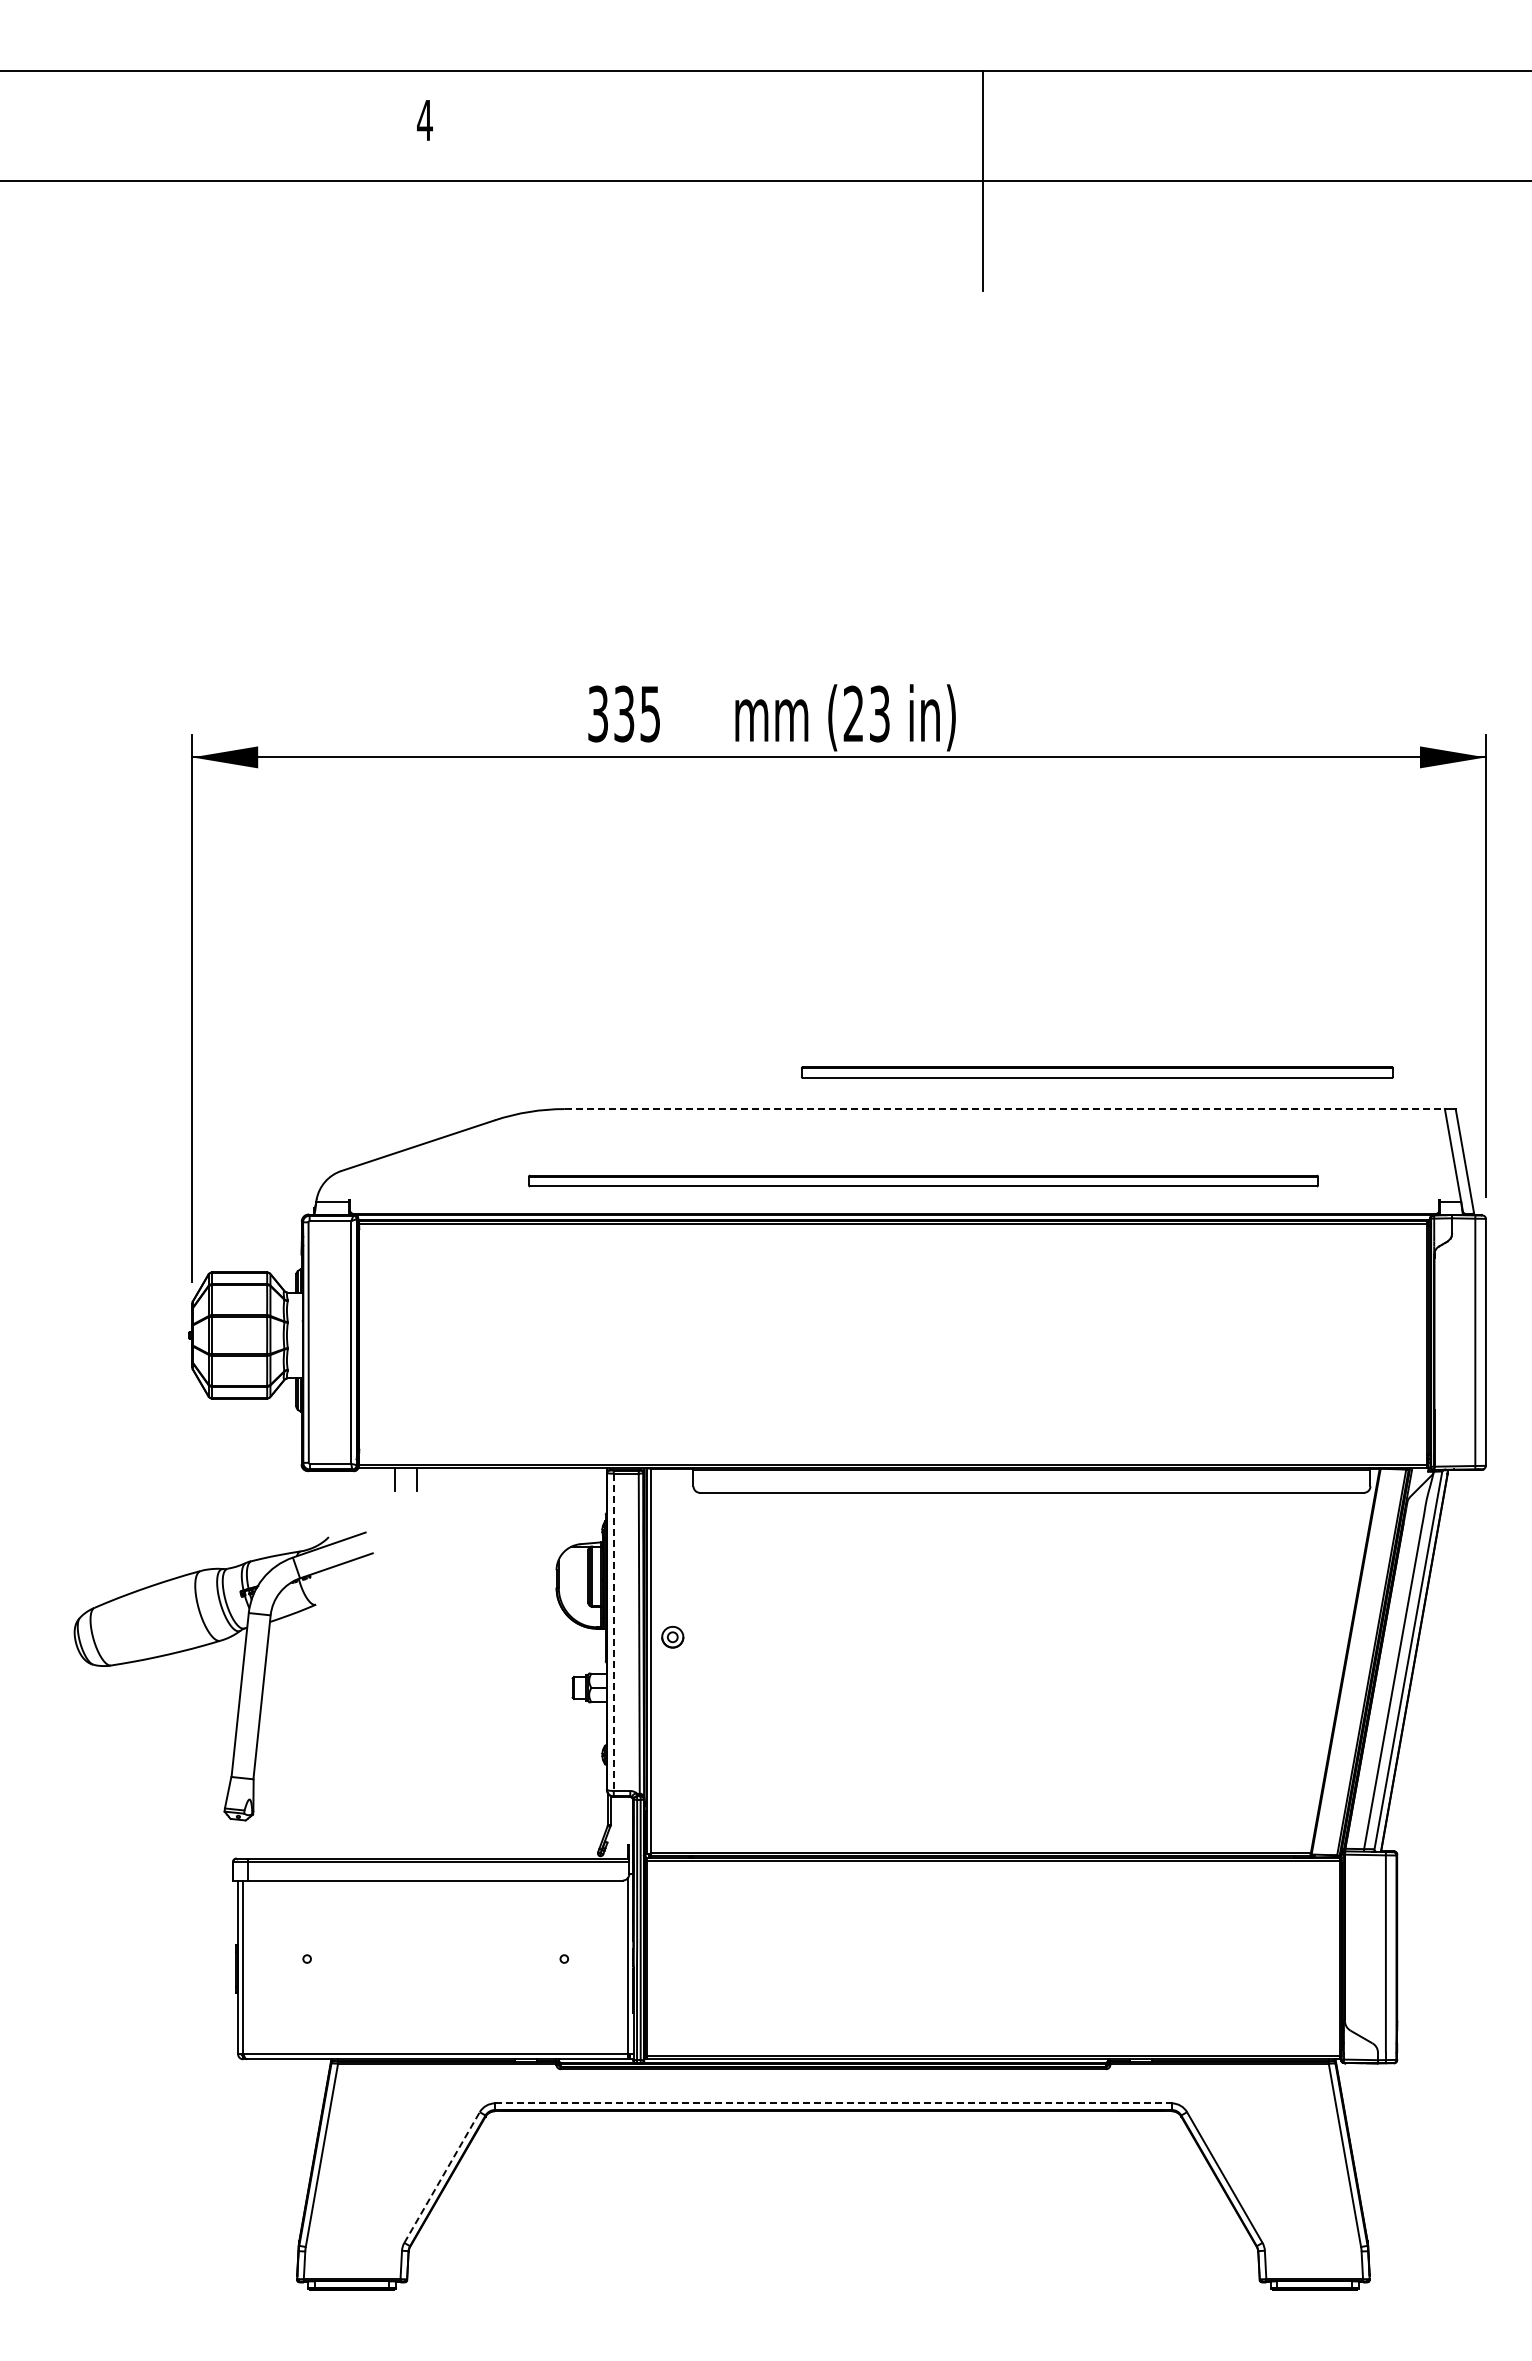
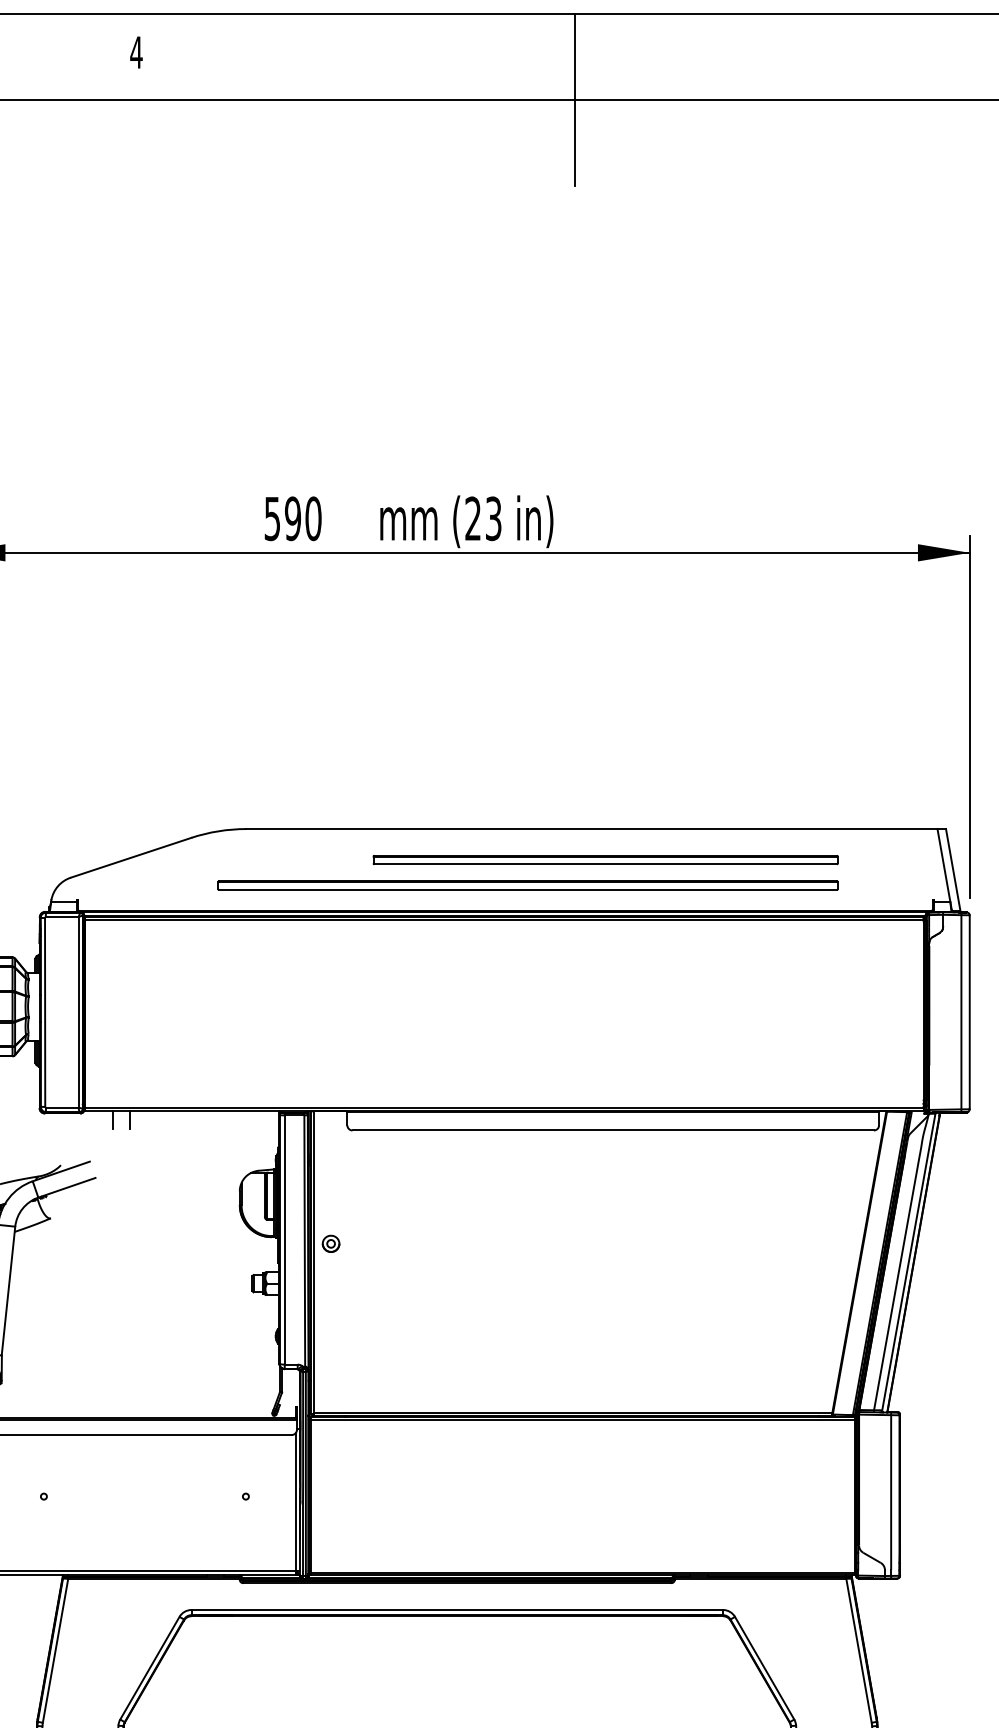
text: (624, 713) -> (293, 518), 335 -> 590
part: (1097, 1072) -> (605, 860), moved
line: (1005, 1109) -> (592, 829), dashed -> solid
line: (613, 1632) -> (284, 1240), dashed -> solid
line: (833, 2103) -> (457, 1610), dashed -> solid
line: (442, 2177) -> (150, 1668), dashed -> solid

